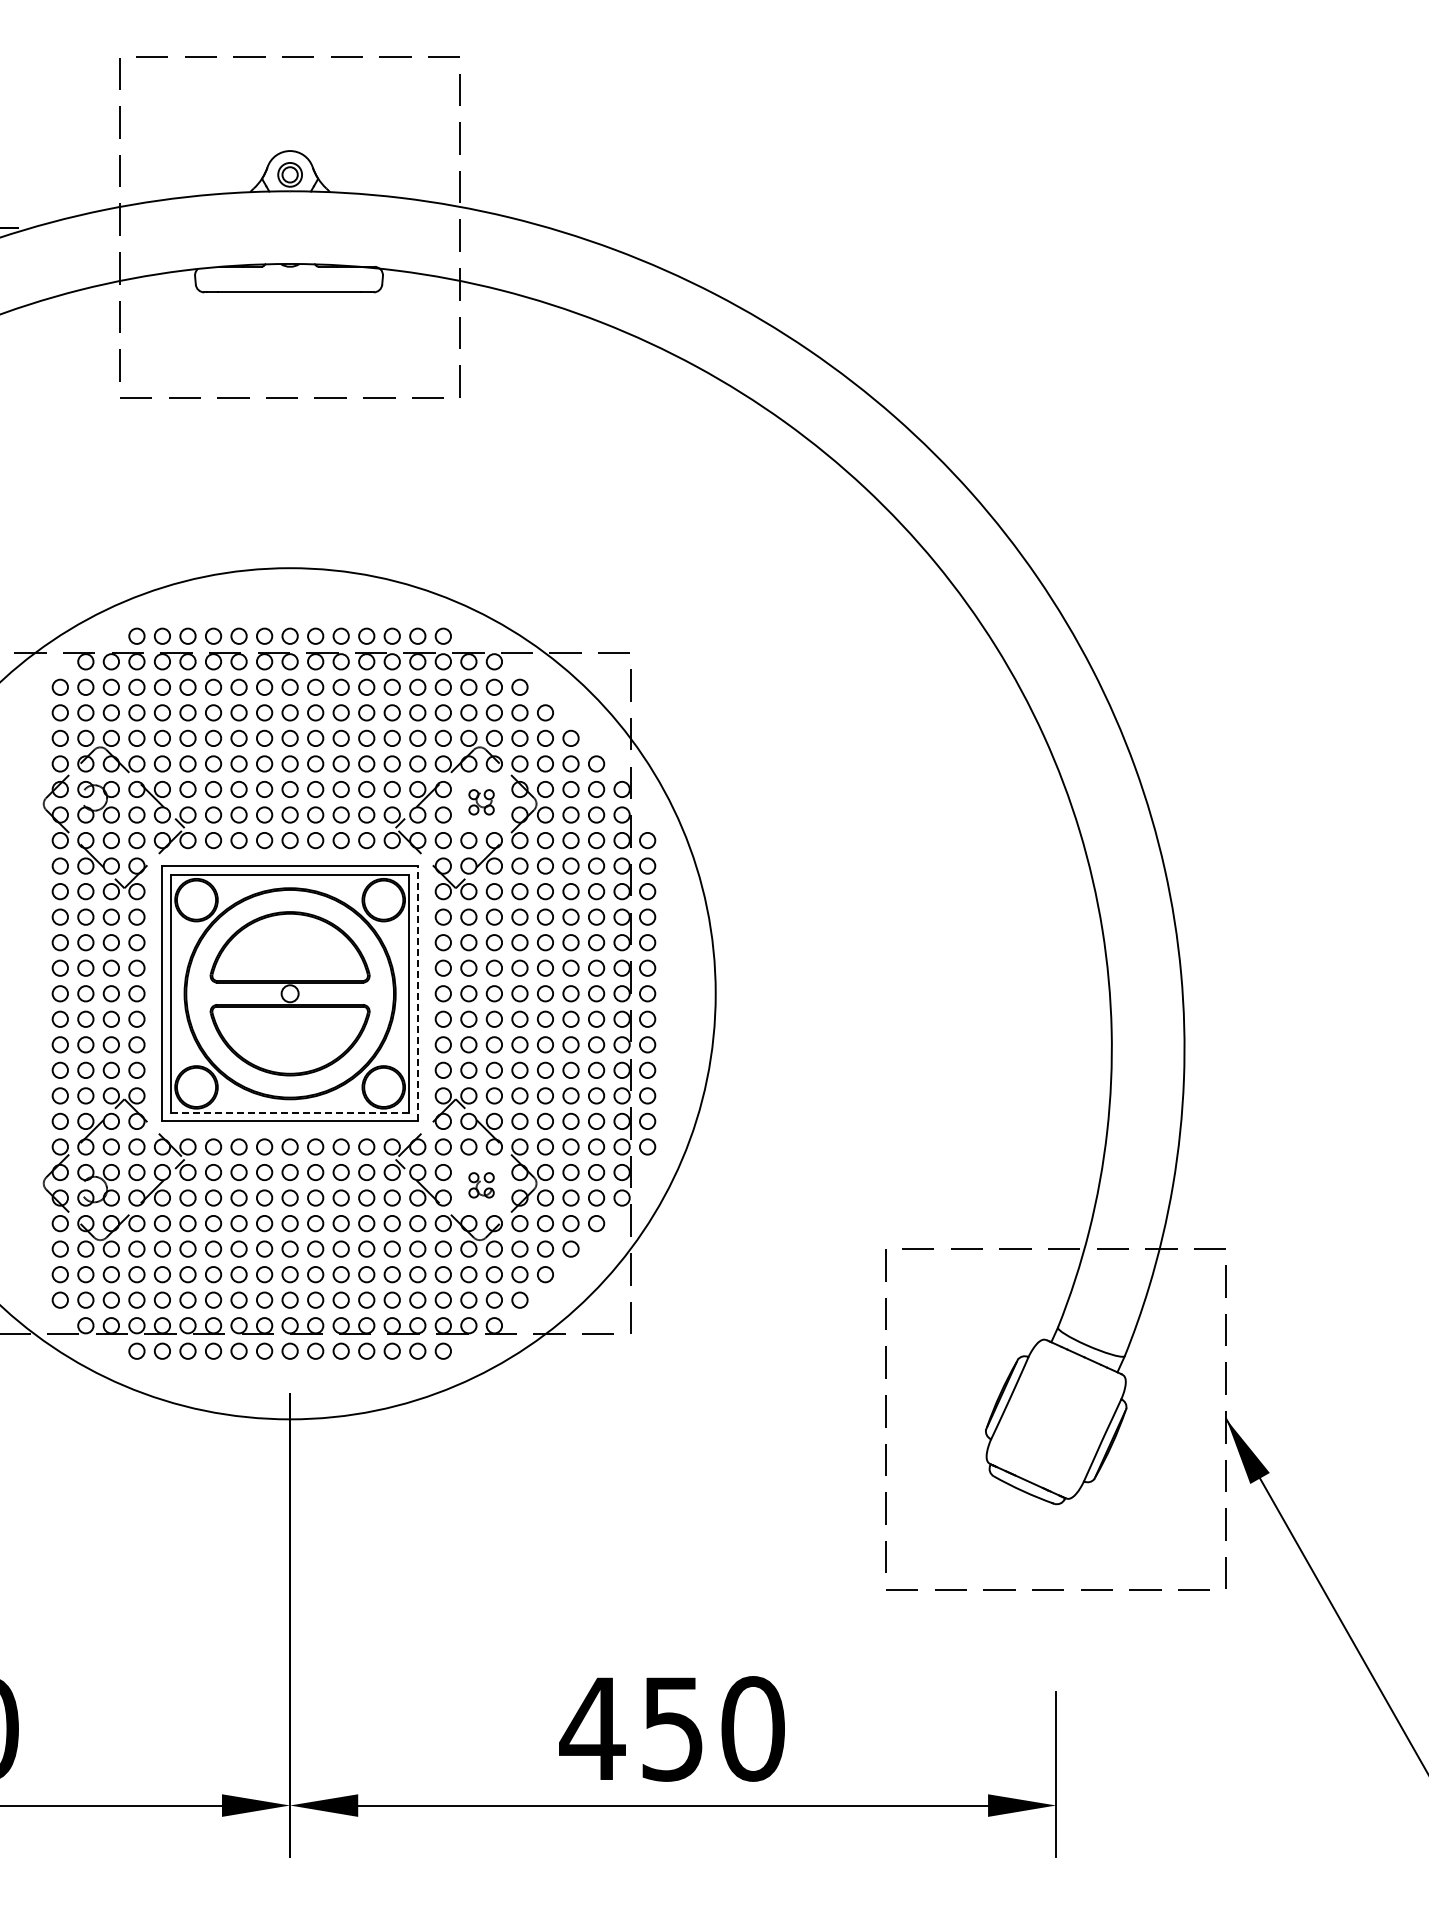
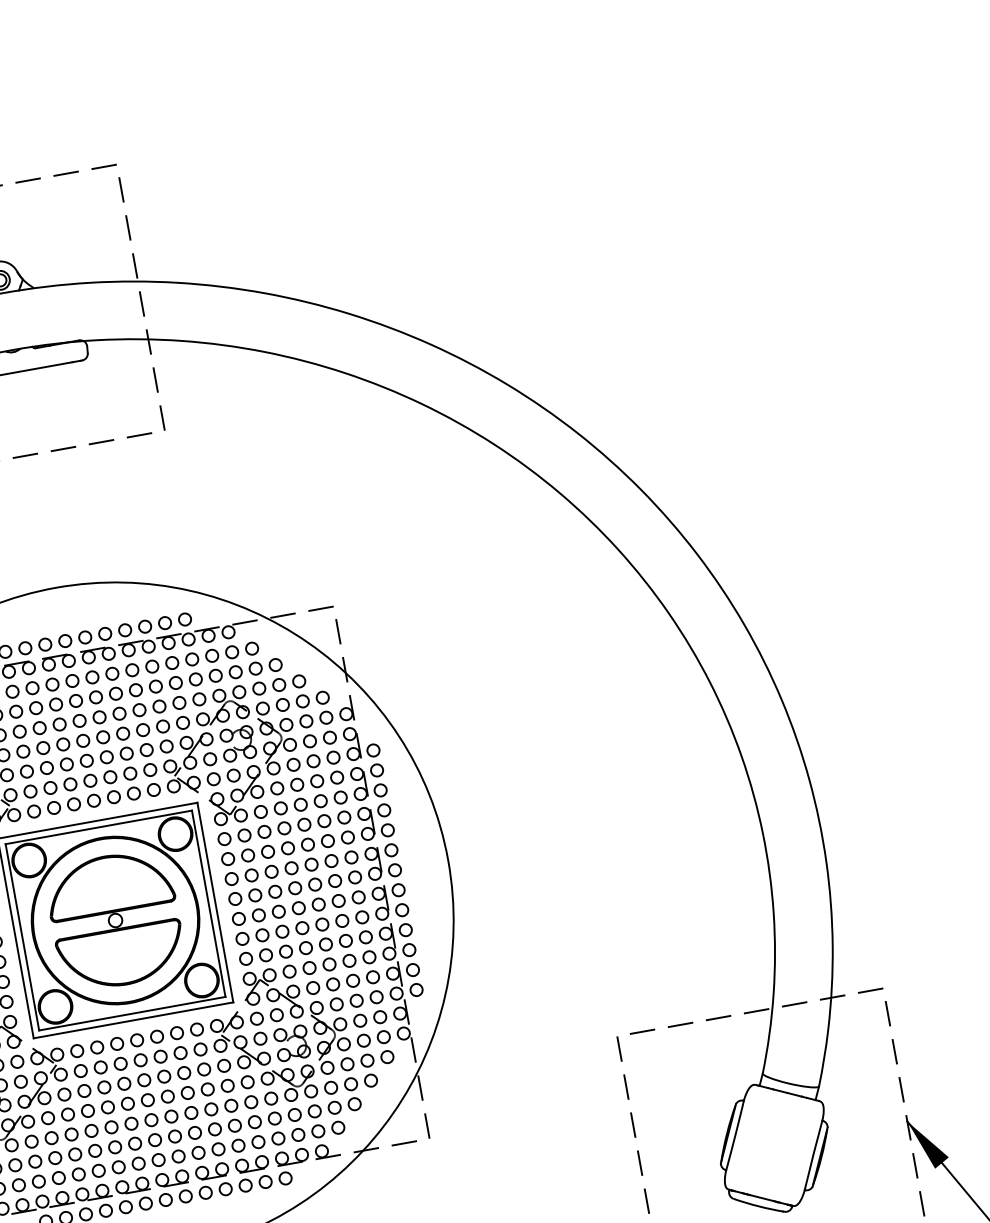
part: (481, 802) -> (238, 744), size x1.67
line: (417, 993) -> (215, 902), dashed -> solid
line: (290, 1112) -> (132, 1013), dashed -> solid
part: (481, 1185) -> (292, 1043), size x1.67

